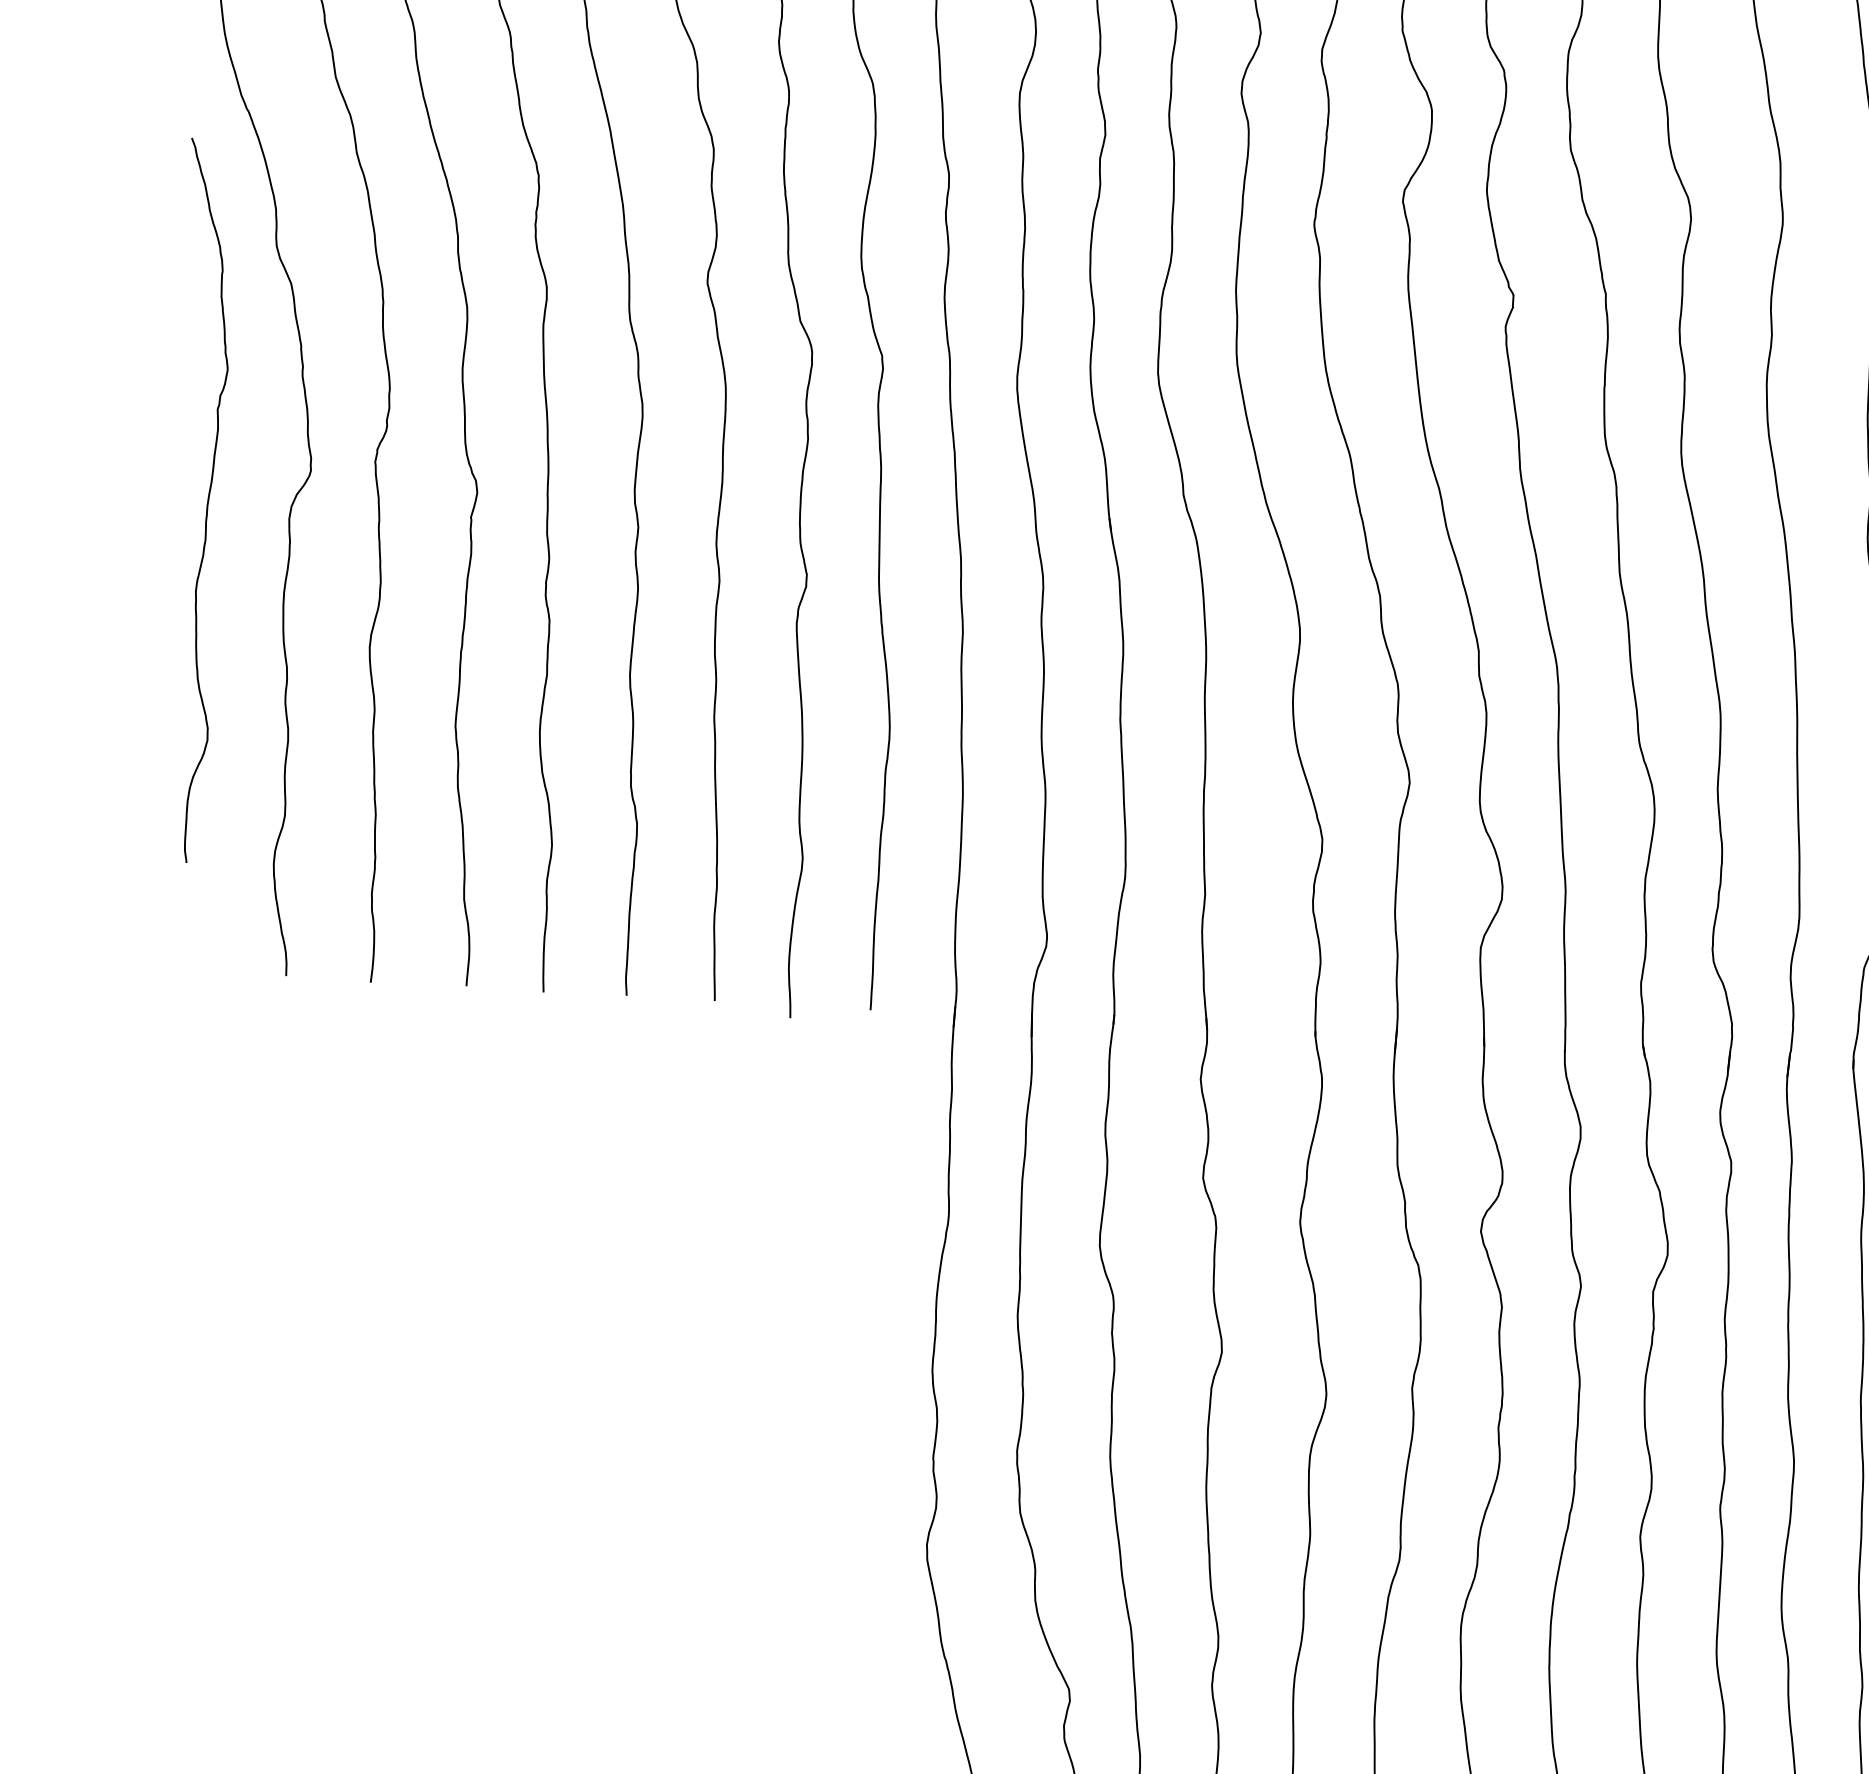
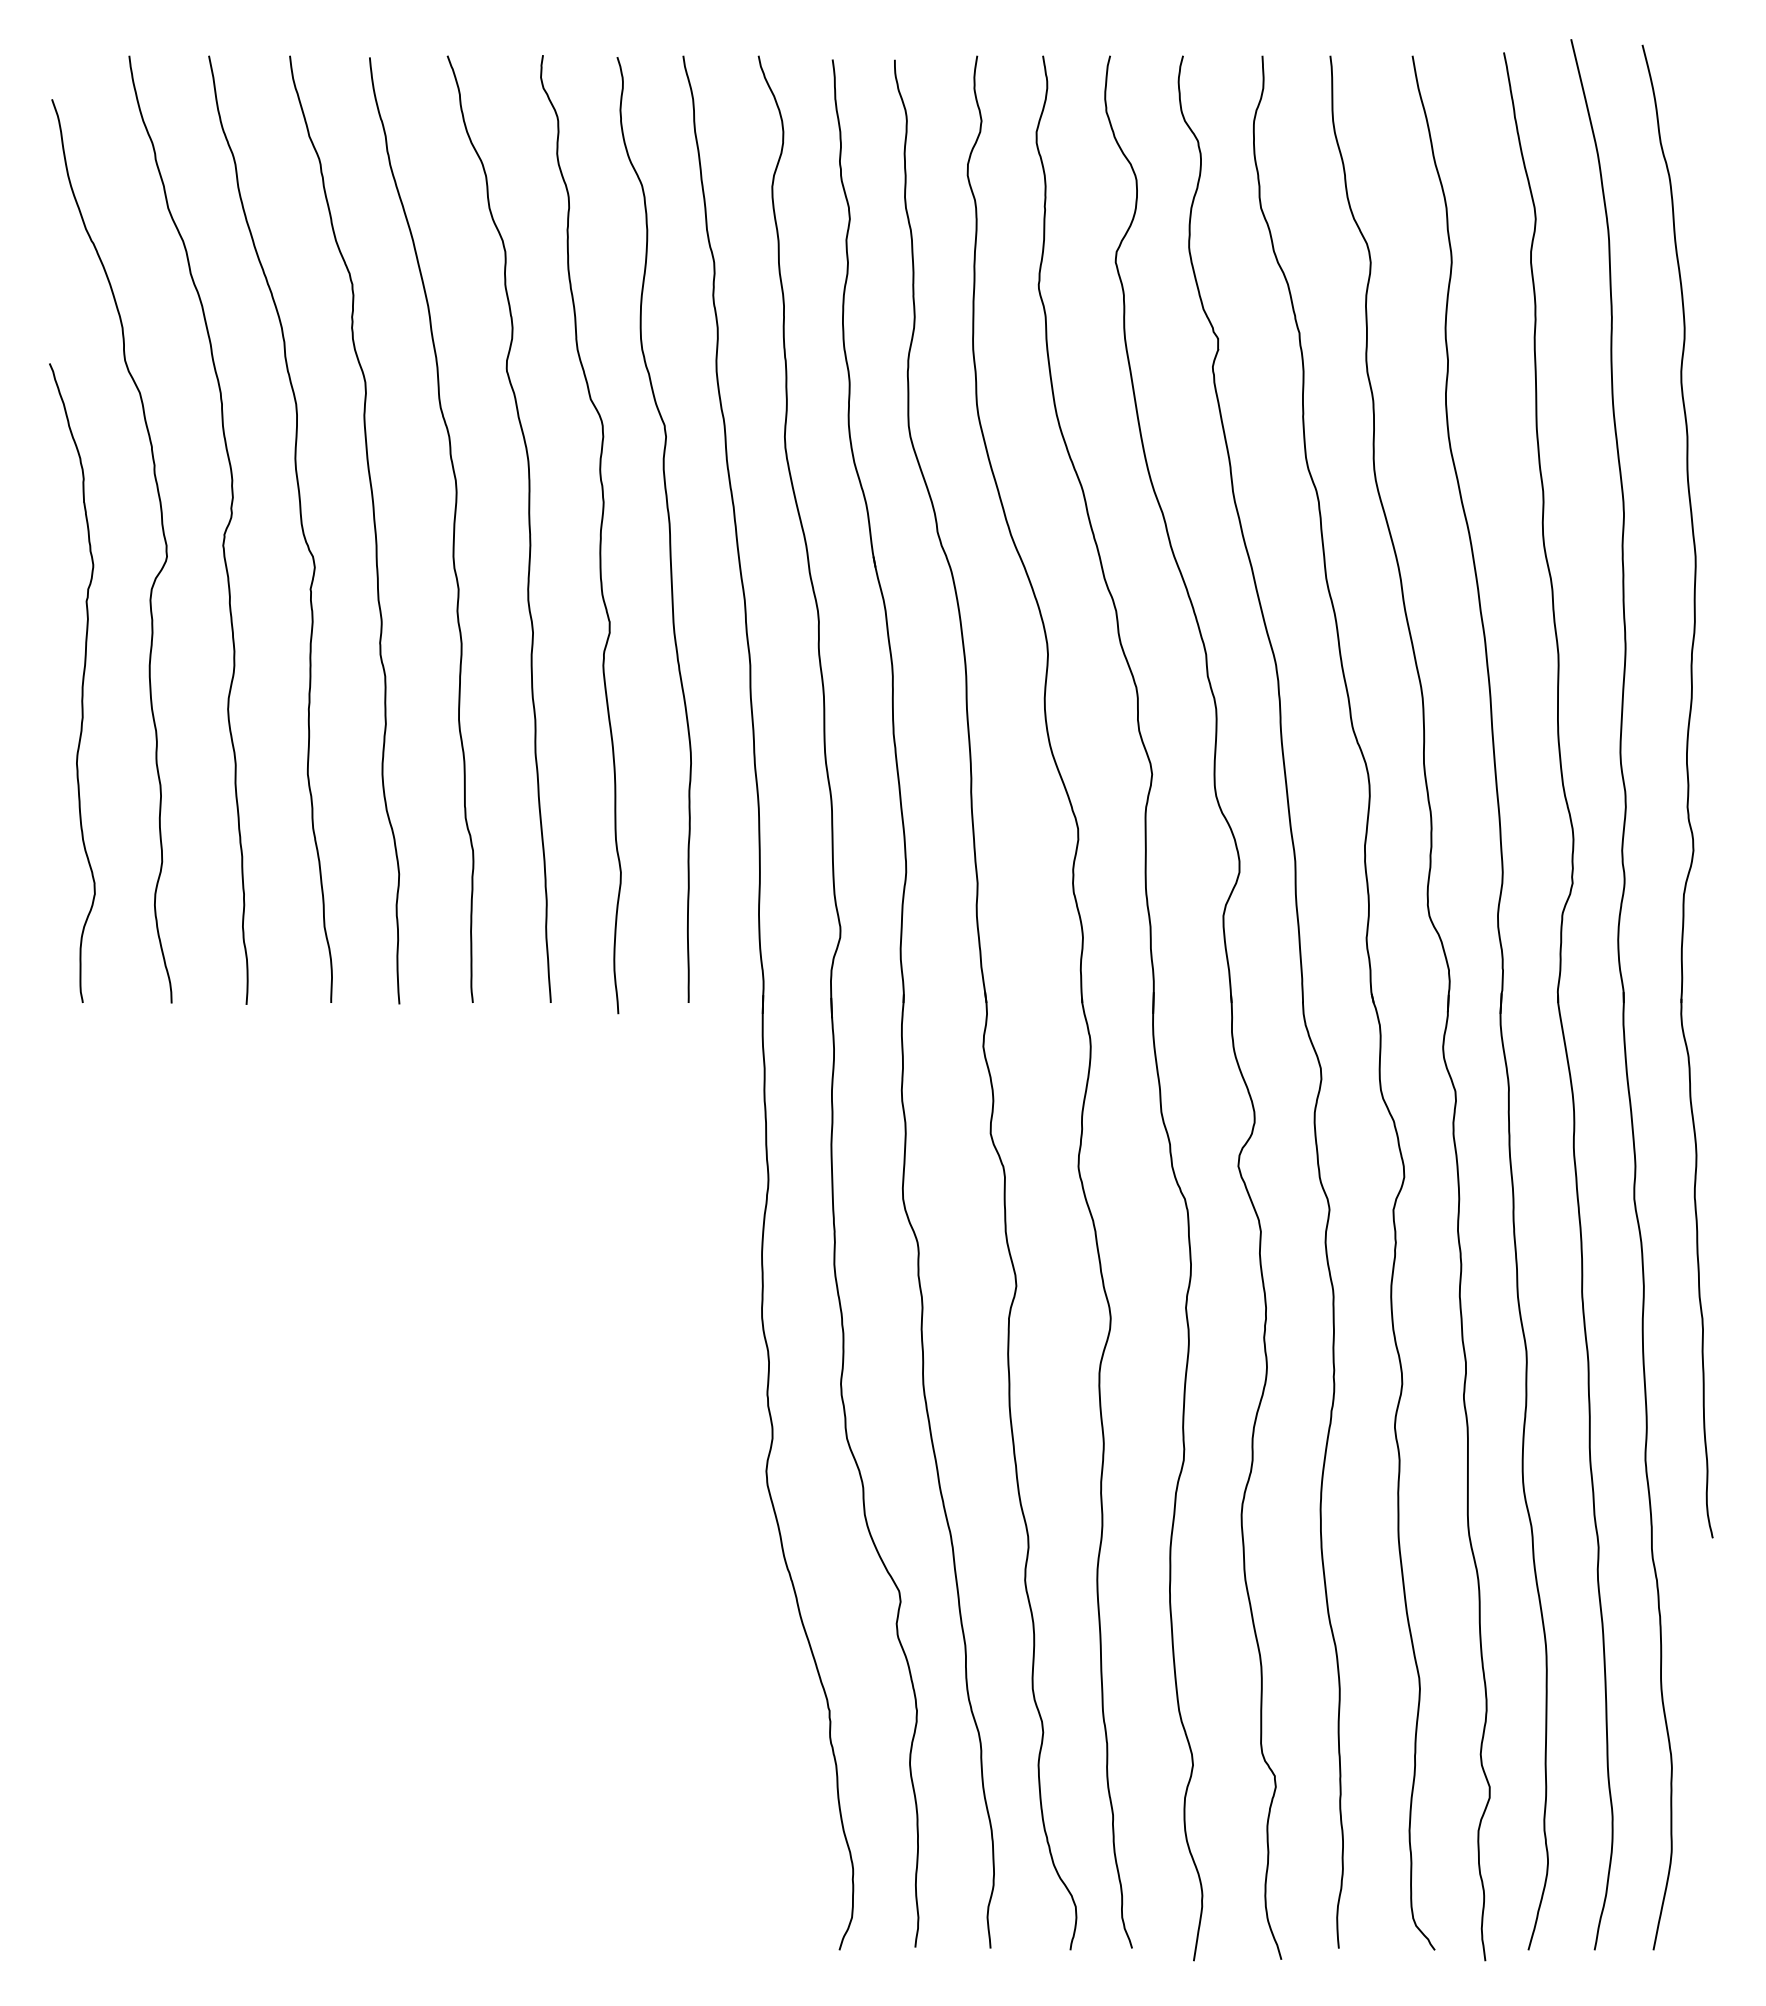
curve: (206, 504) -> (81, 685), moved

